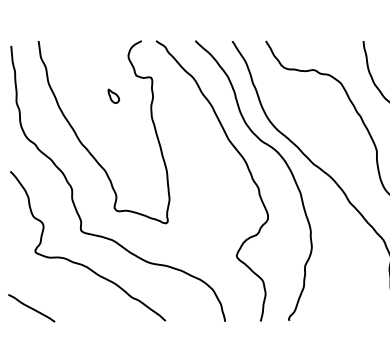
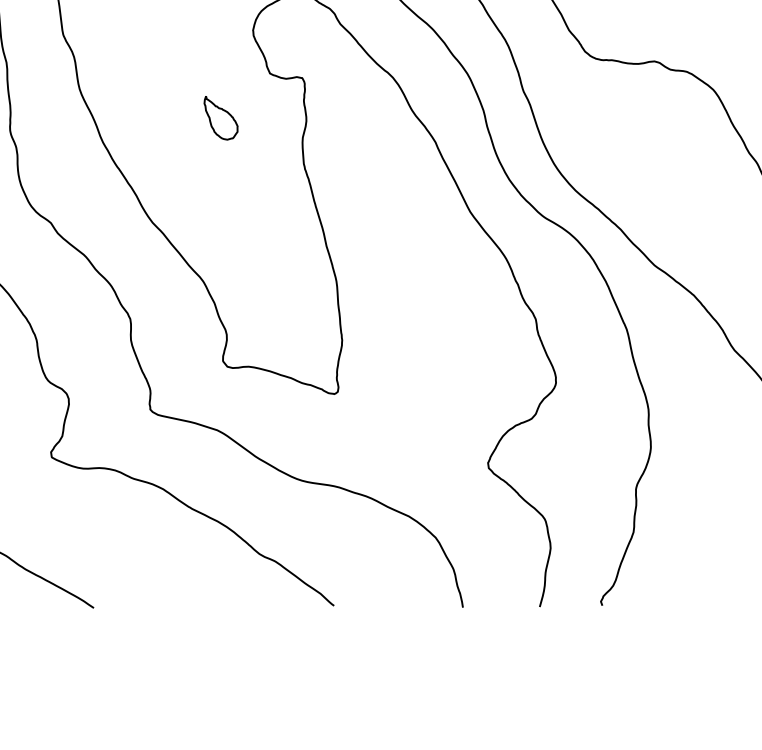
part: (113, 95) -> (220, 116), size x1.43

